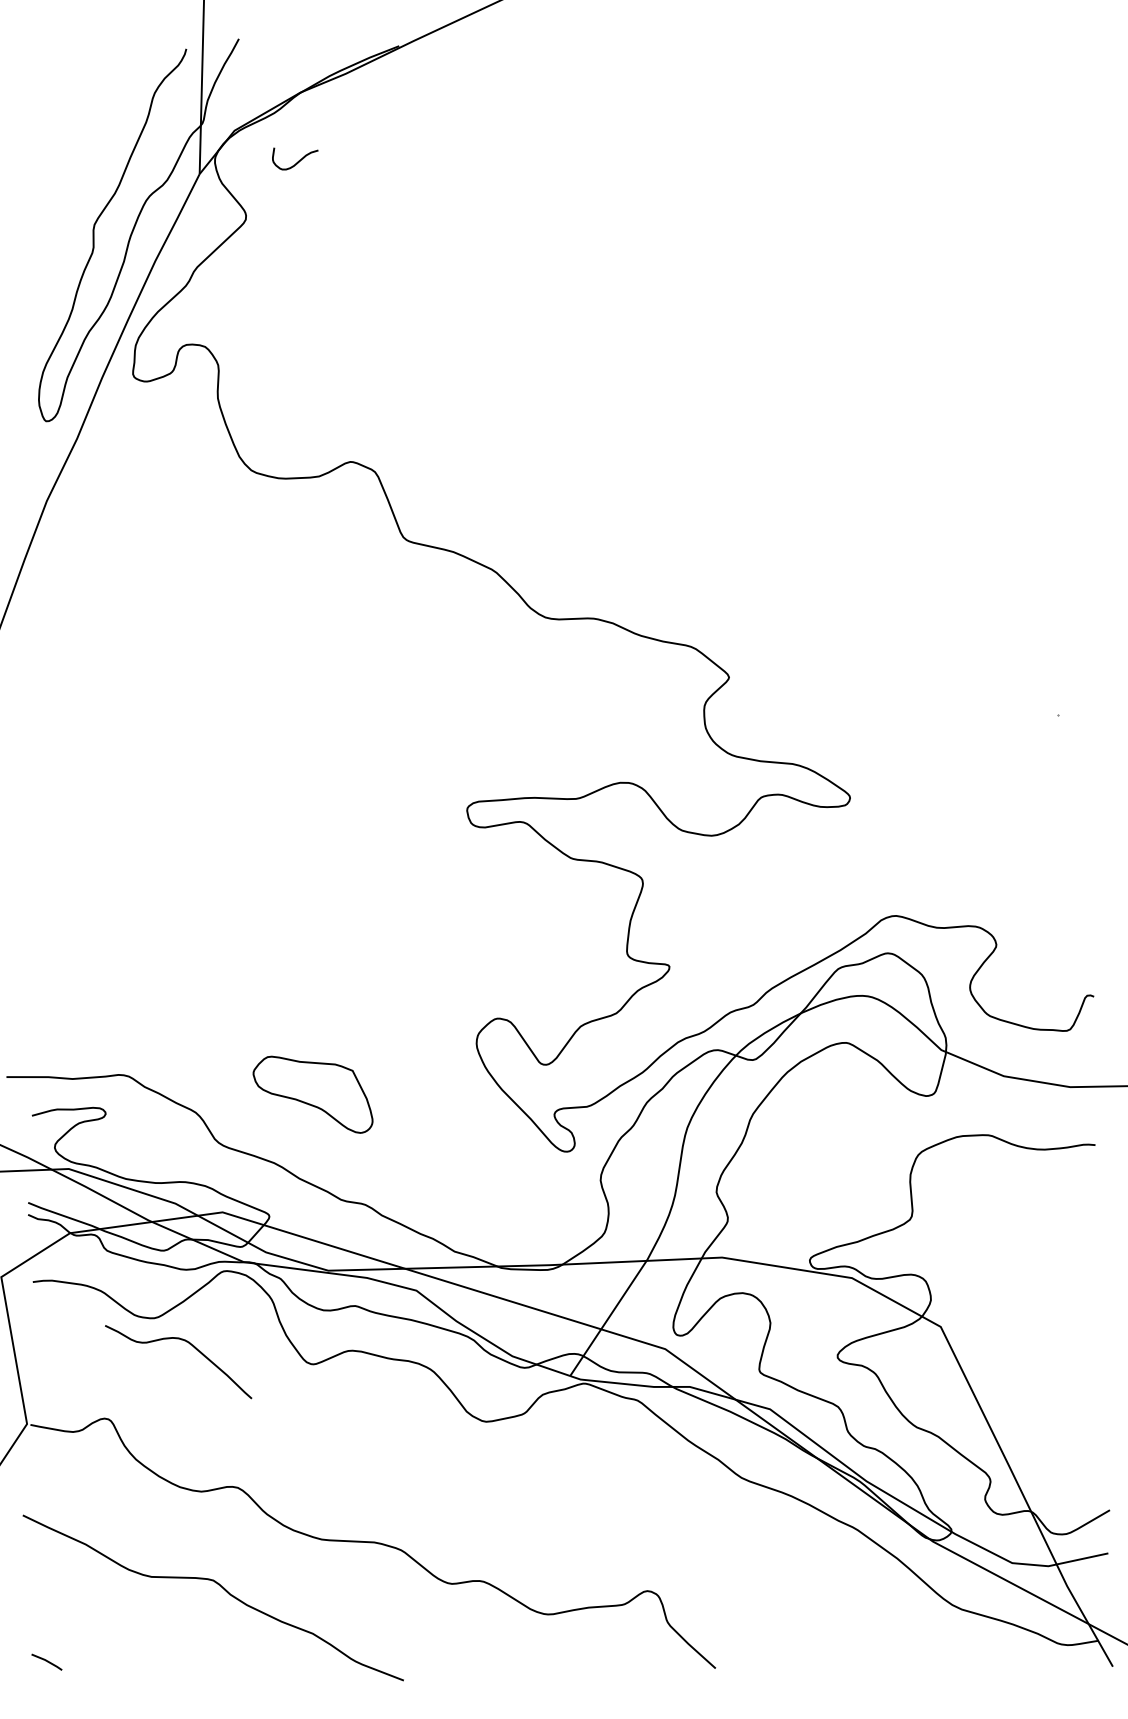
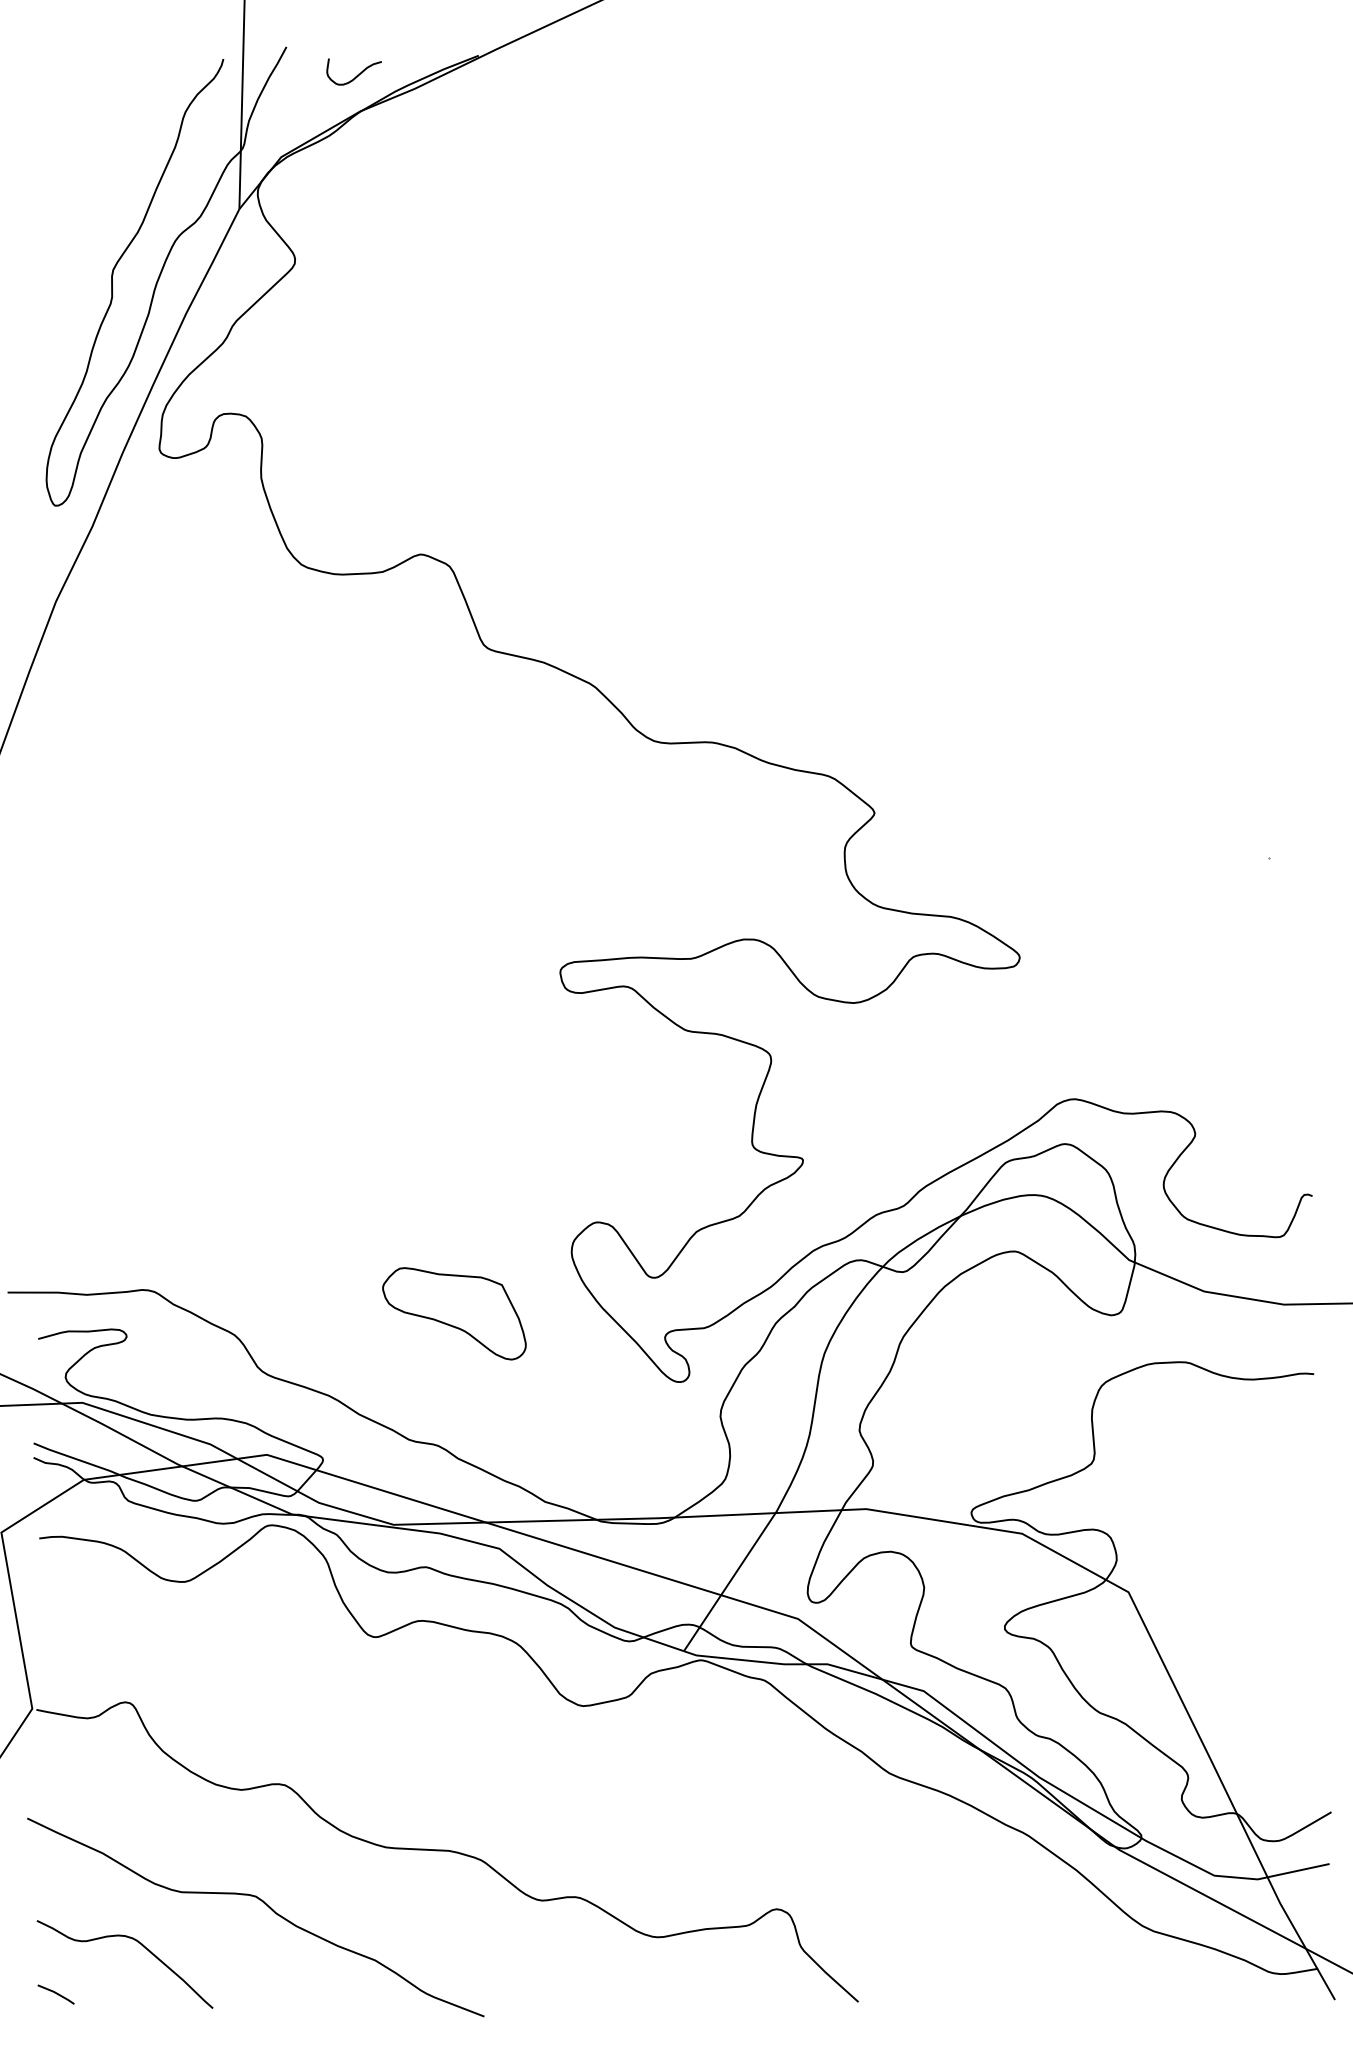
curve: (298, 161) -> (357, 74), moved
part: (313, 1094) -> (454, 1313), moved
curve: (189, 1344) -> (138, 1943), moved

